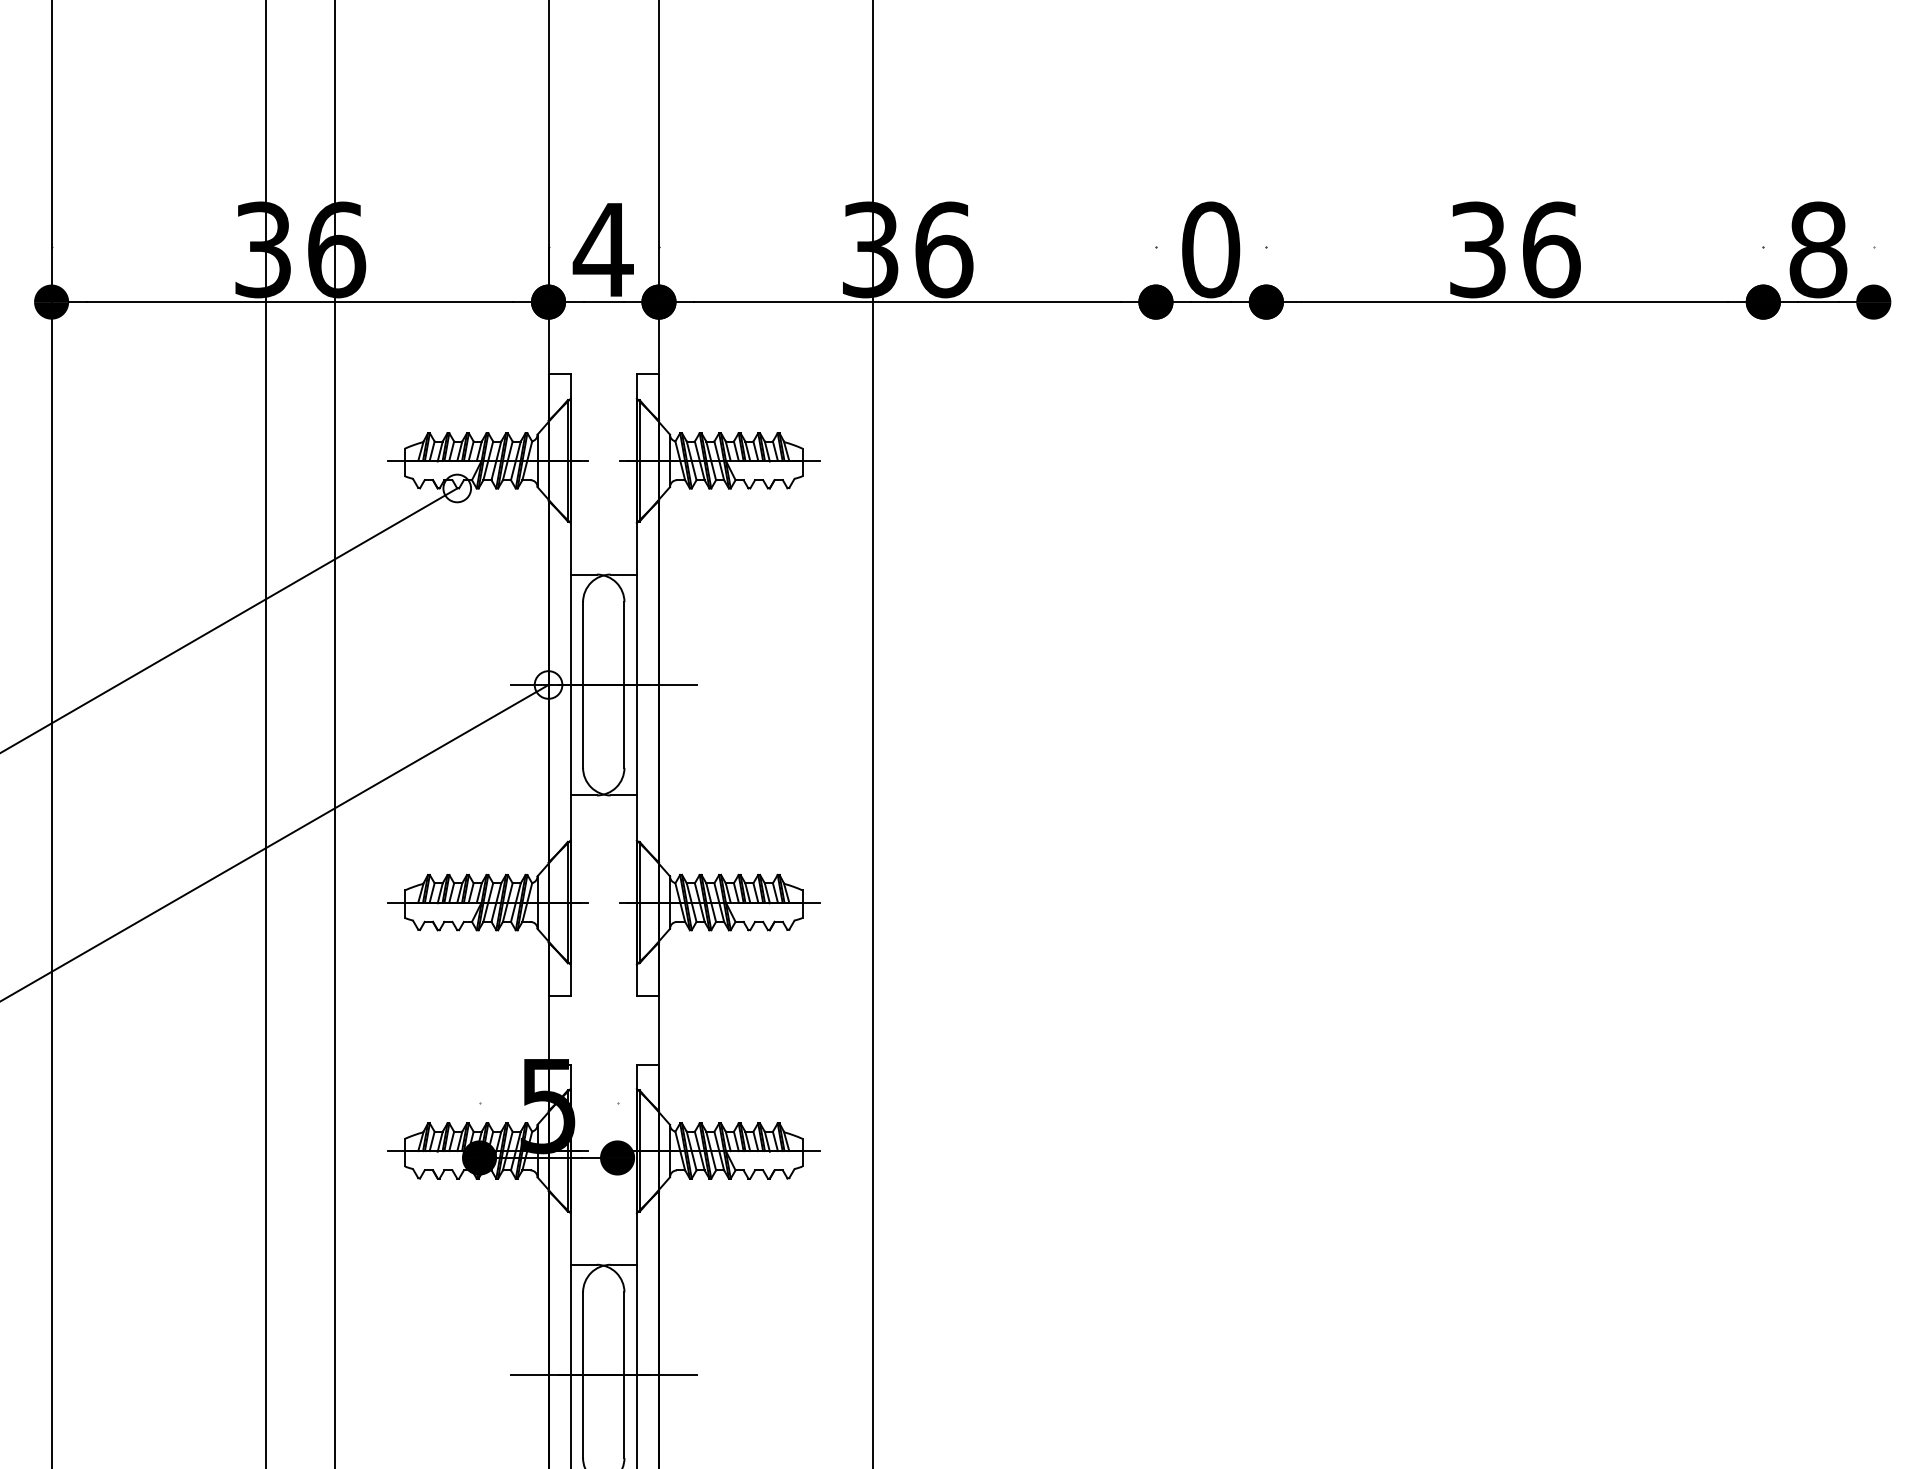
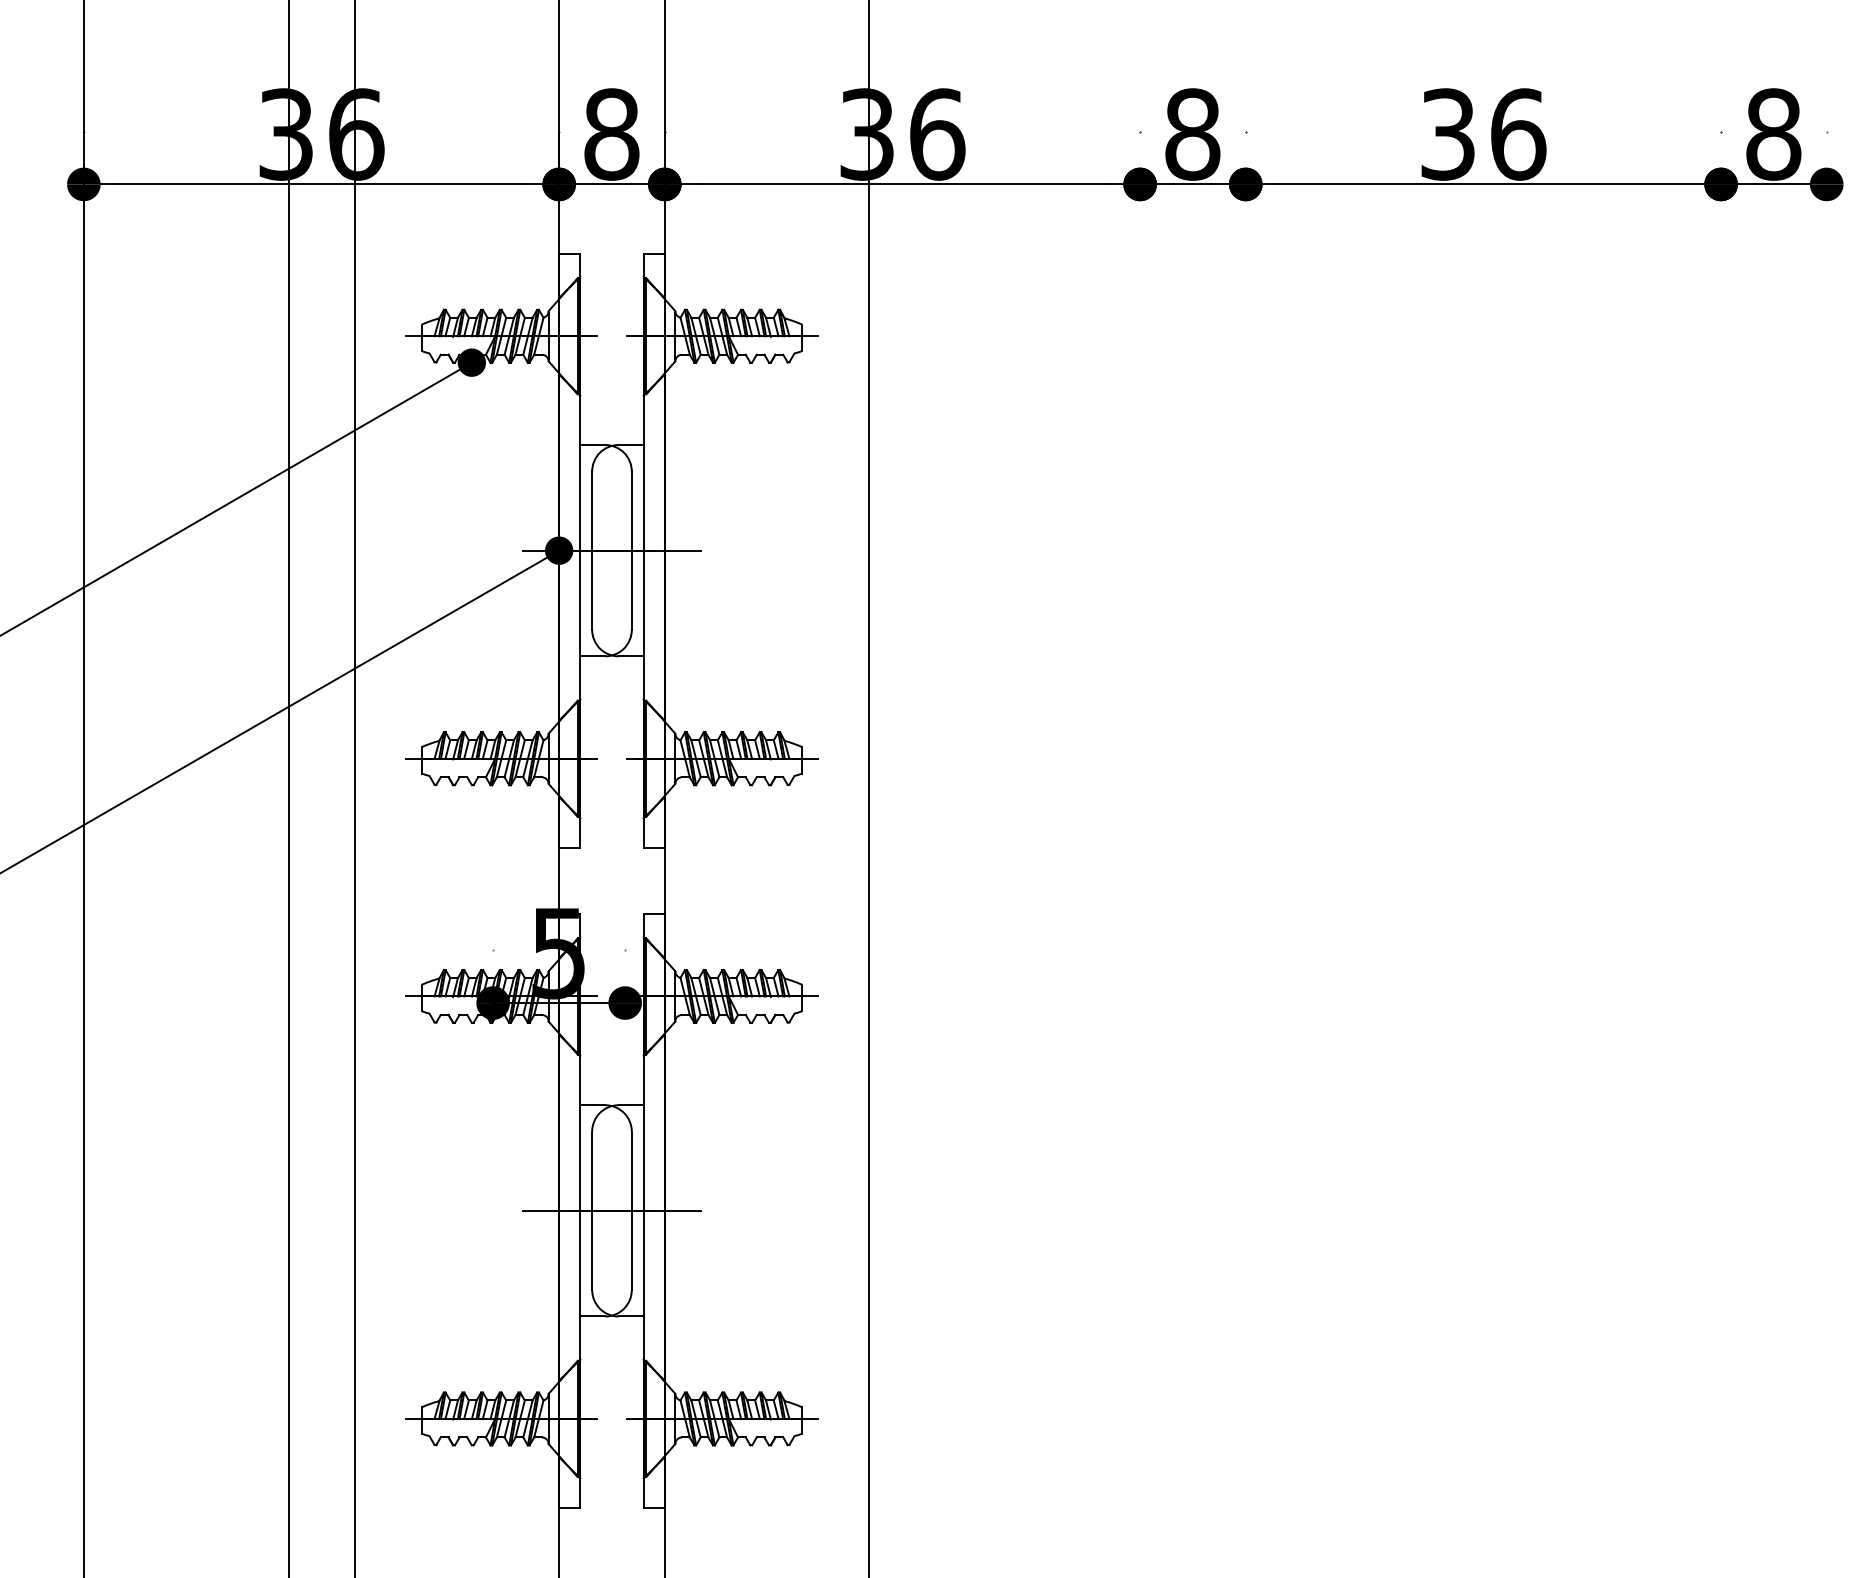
text: (603, 249) -> (611, 134), 4 -> 8
text: (1210, 249) -> (1192, 134), 0 -> 8
fill: (456, 488) -> (471, 362), added
fill: (547, 684) -> (558, 550), added

